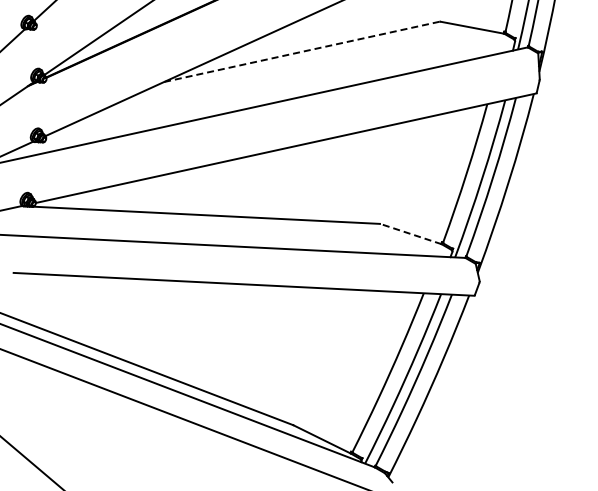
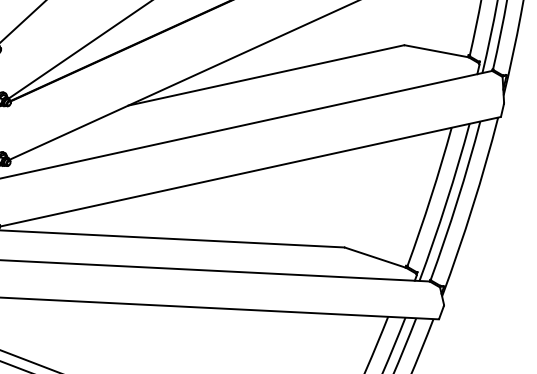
line: (301, 51) -> (265, 75), dashed -> solid
line: (410, 233) -> (374, 257), dashed -> solid

